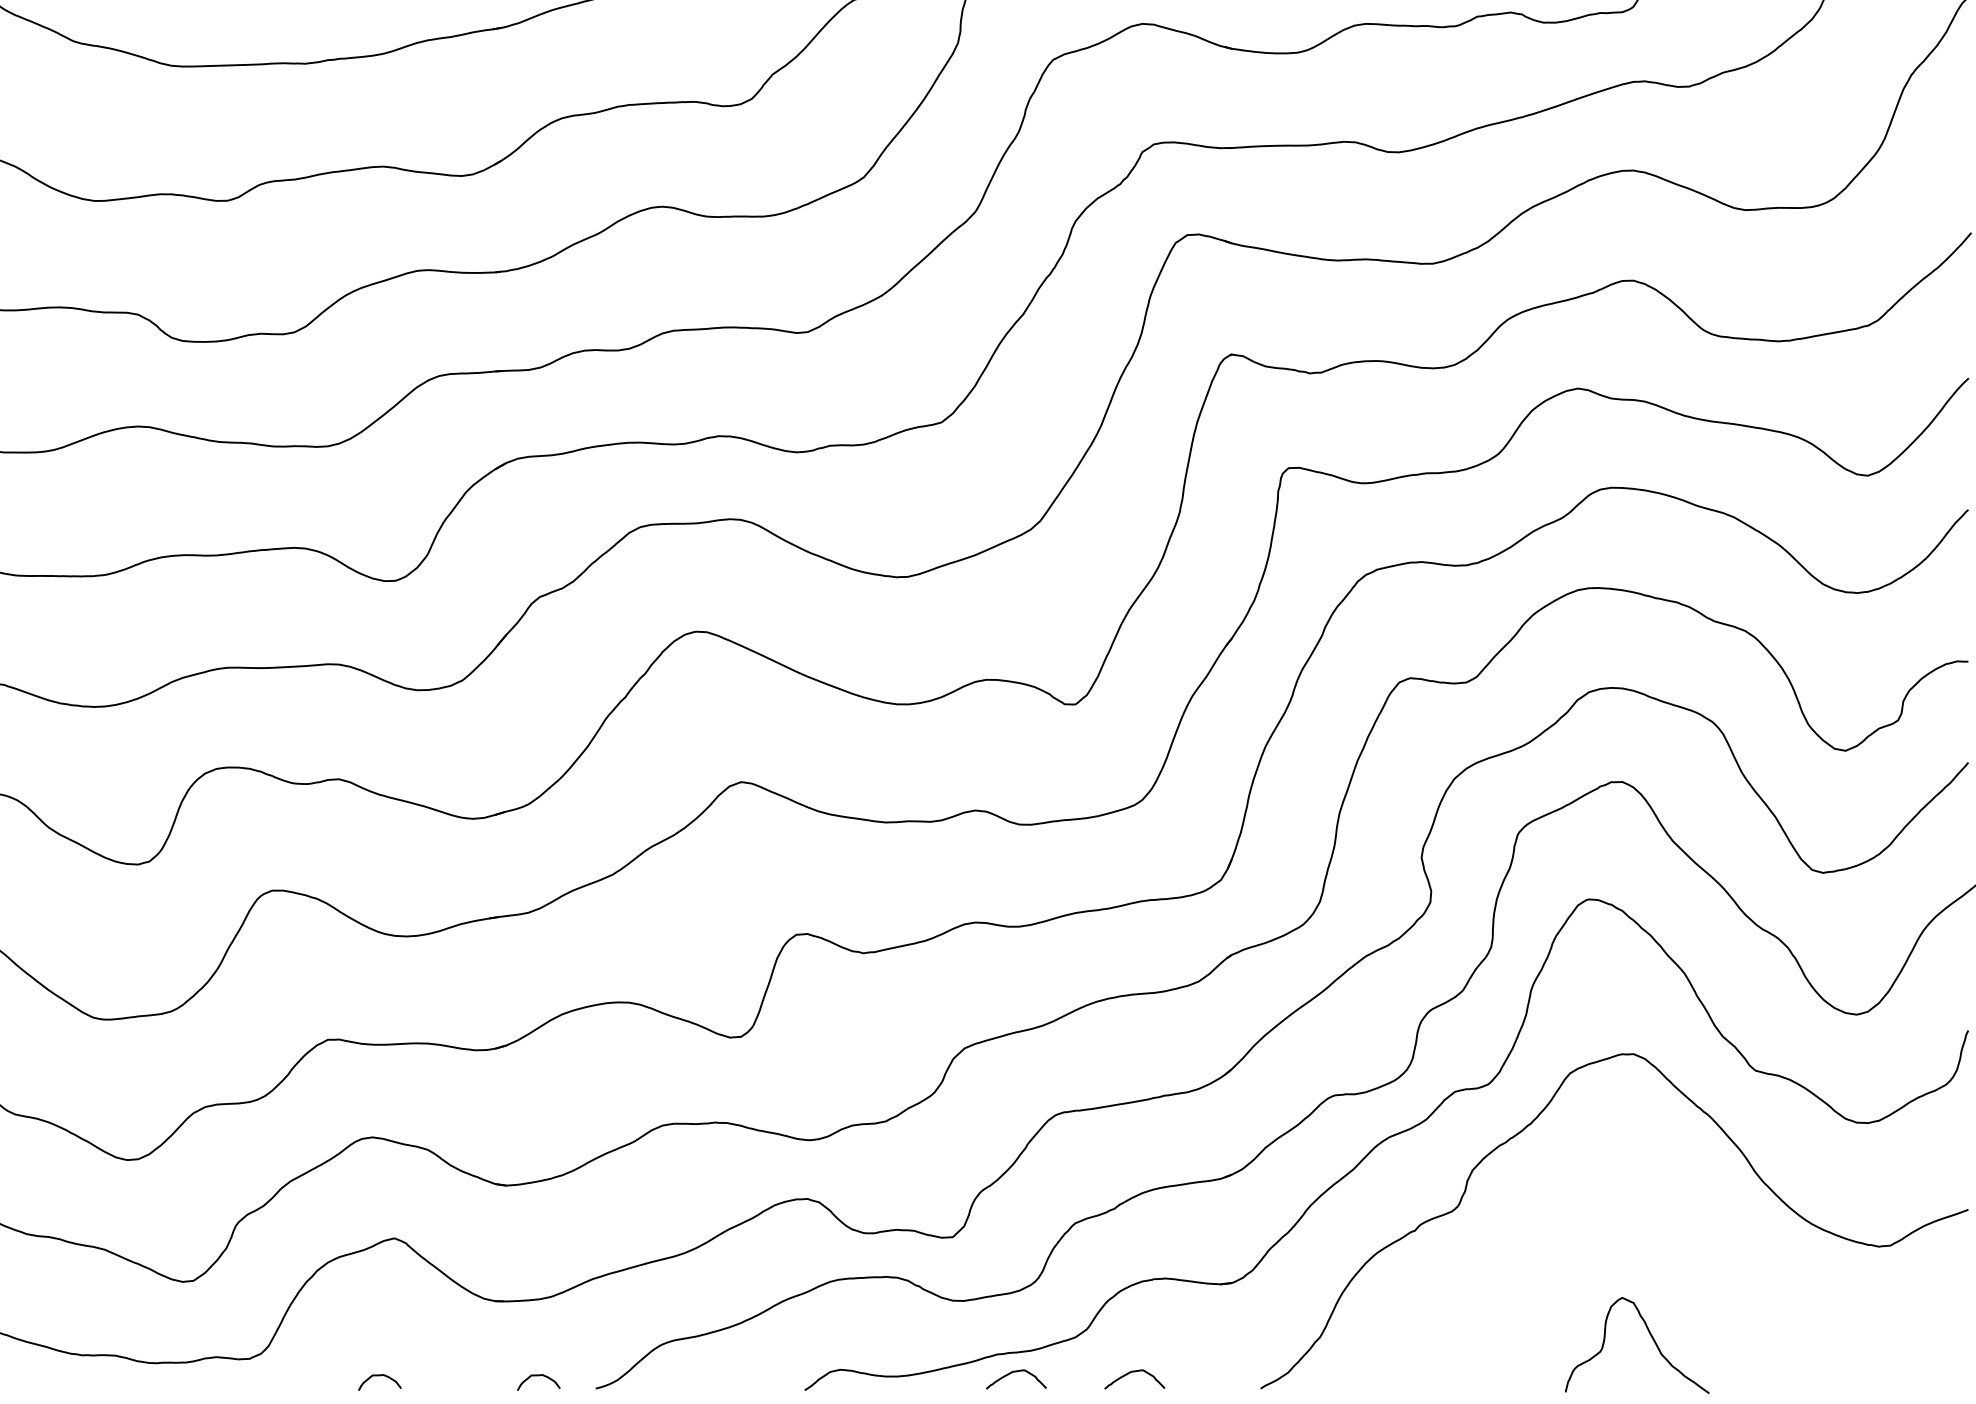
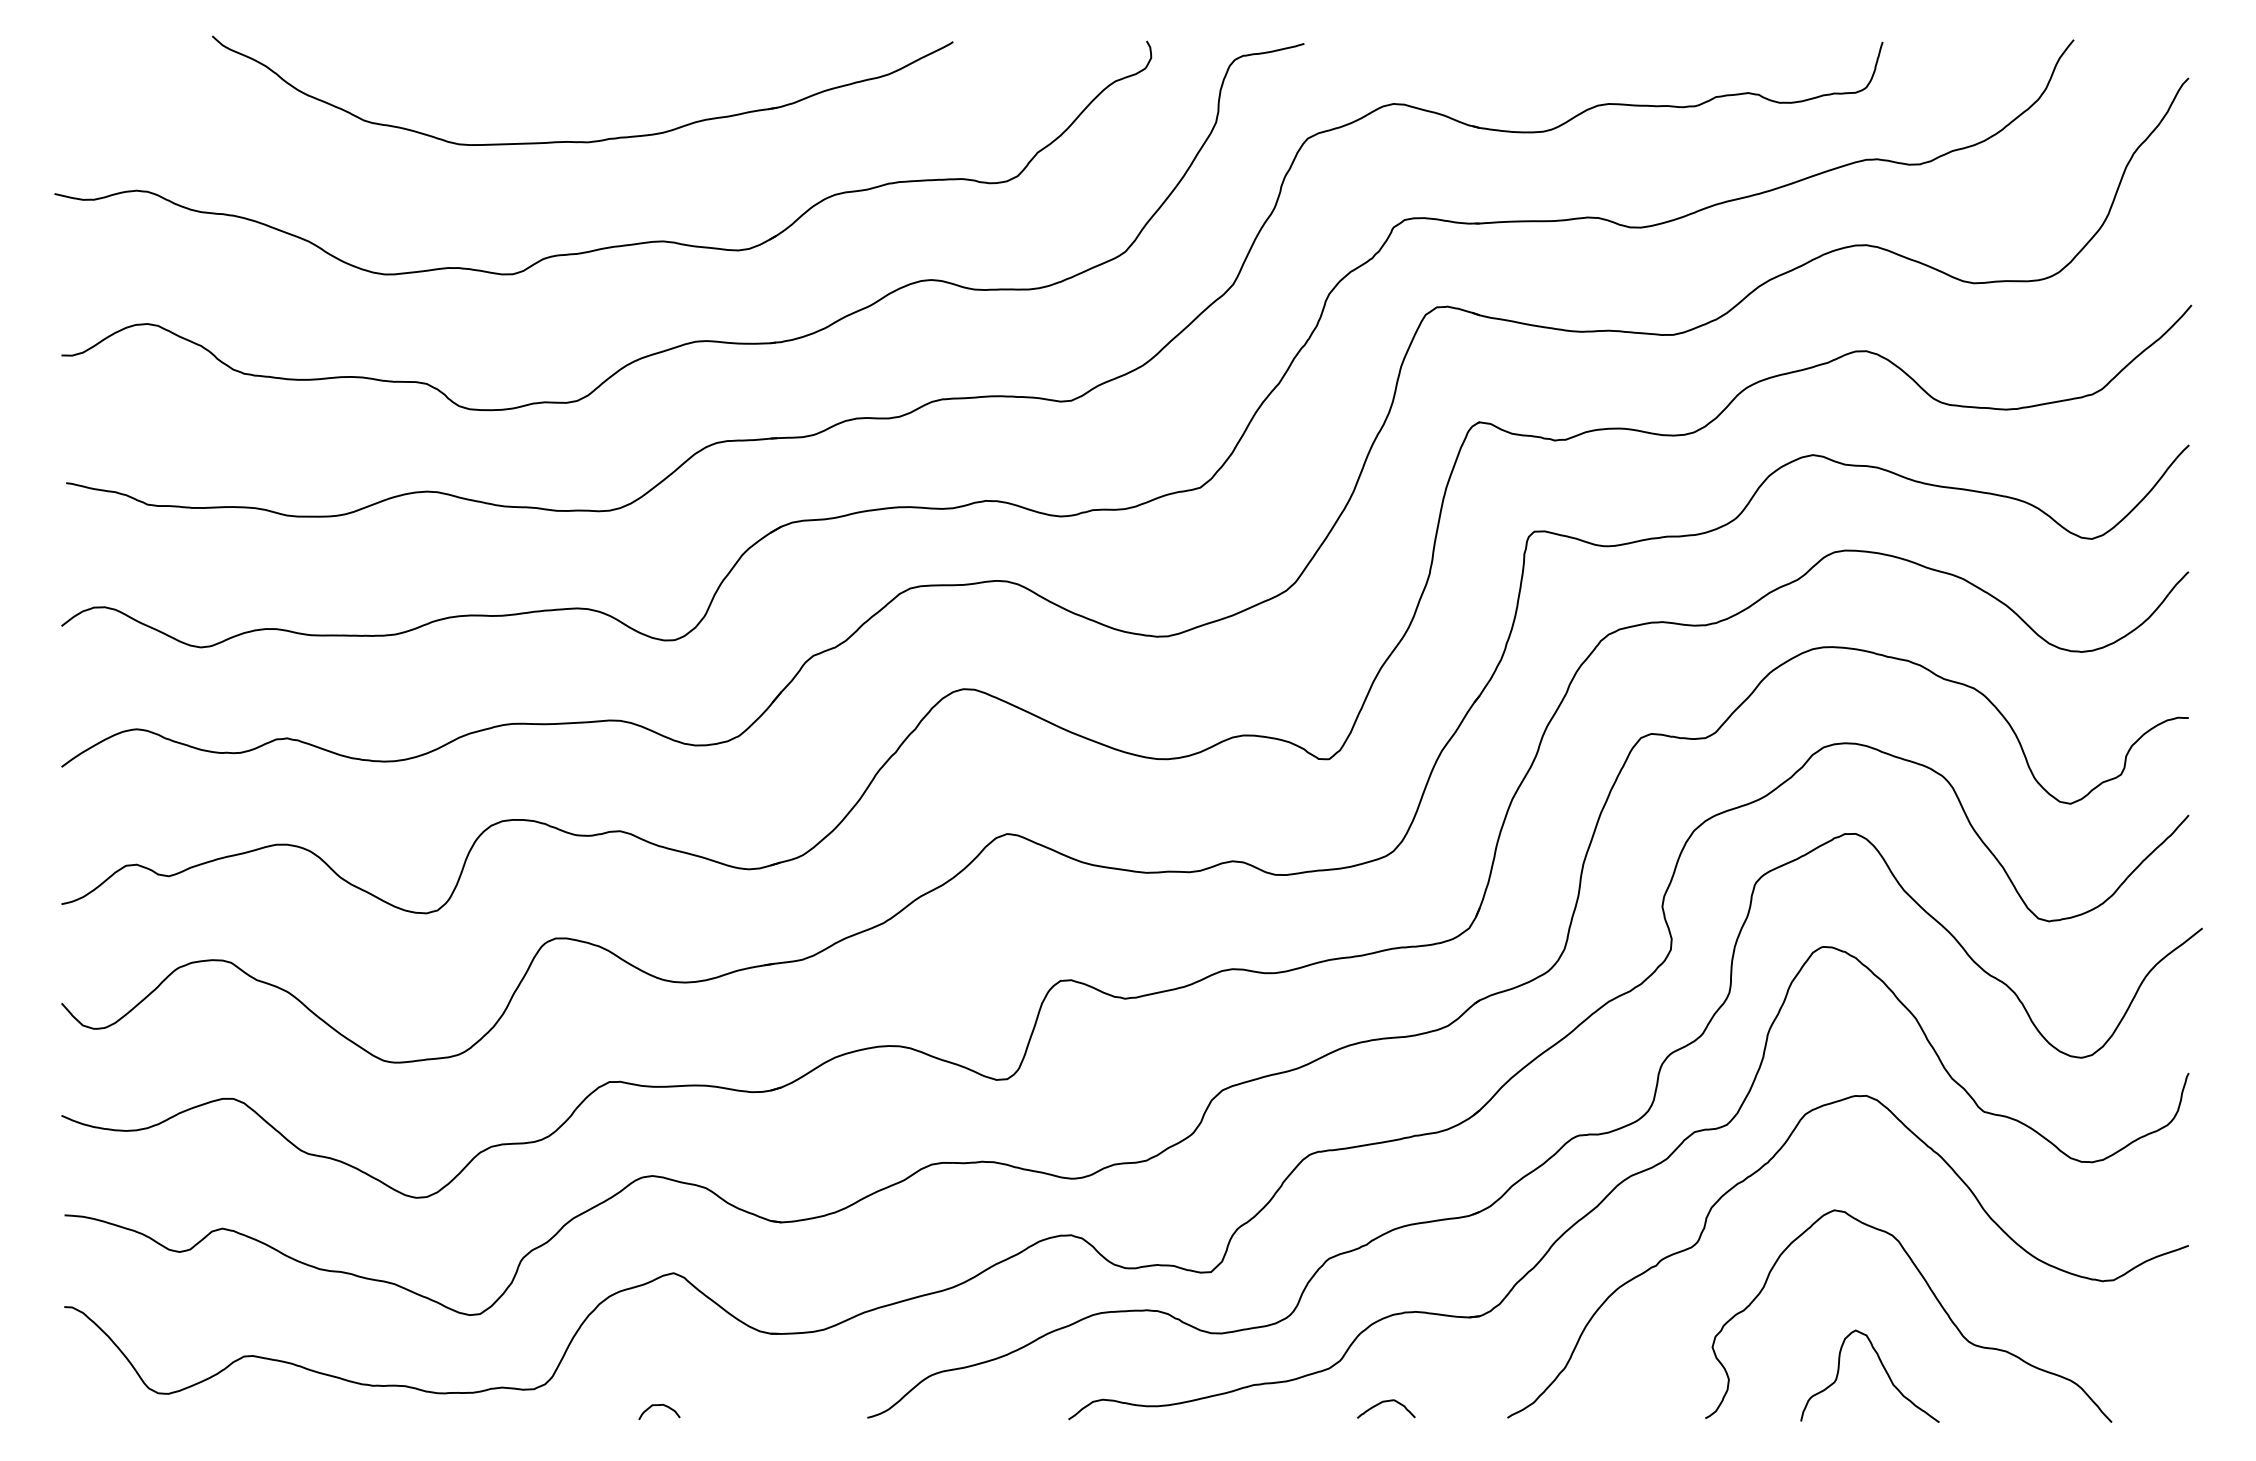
curve: (1706, 1266) -> (1936, 1300), added
curve: (1016, 1372) -> (1272, 1402), removed
curve: (538, 1375) -> (812, 1405), removed

